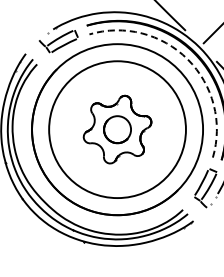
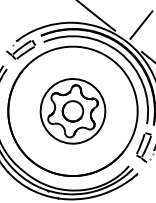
arc: (187, 59) -> (119, 52), dashed -> solid
circle: (117, 129) -> (72, 111), size x0.62

